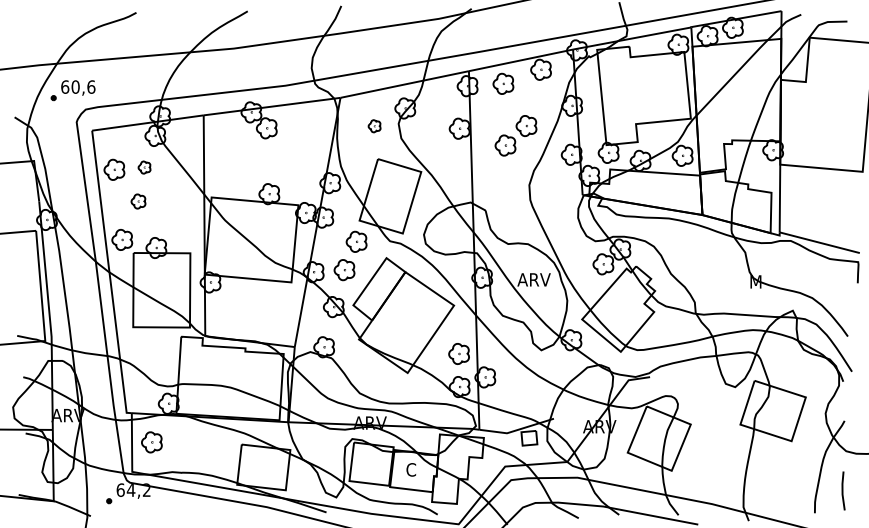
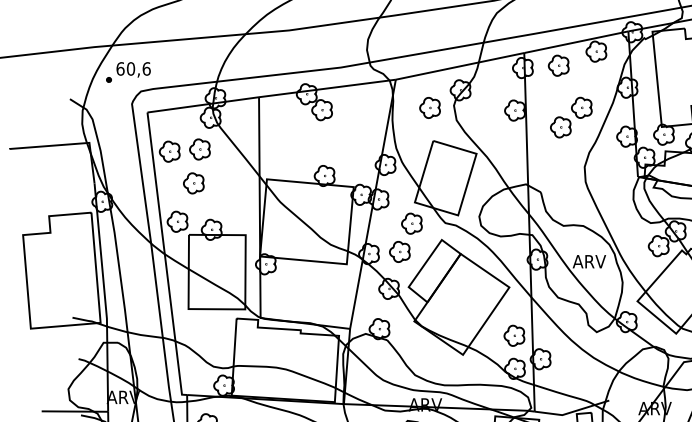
part: (374, 126) -> (429, 108), size x1.67
part: (144, 167) -> (199, 149), size x1.67
part: (138, 201) -> (193, 183), size x1.43

